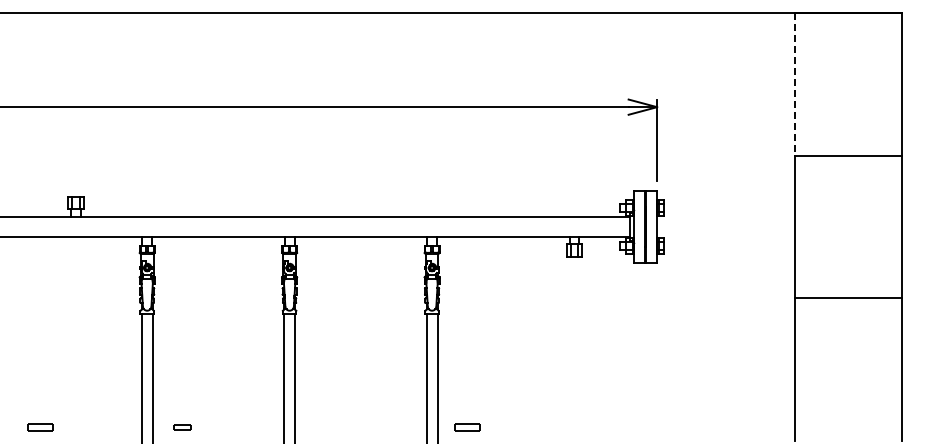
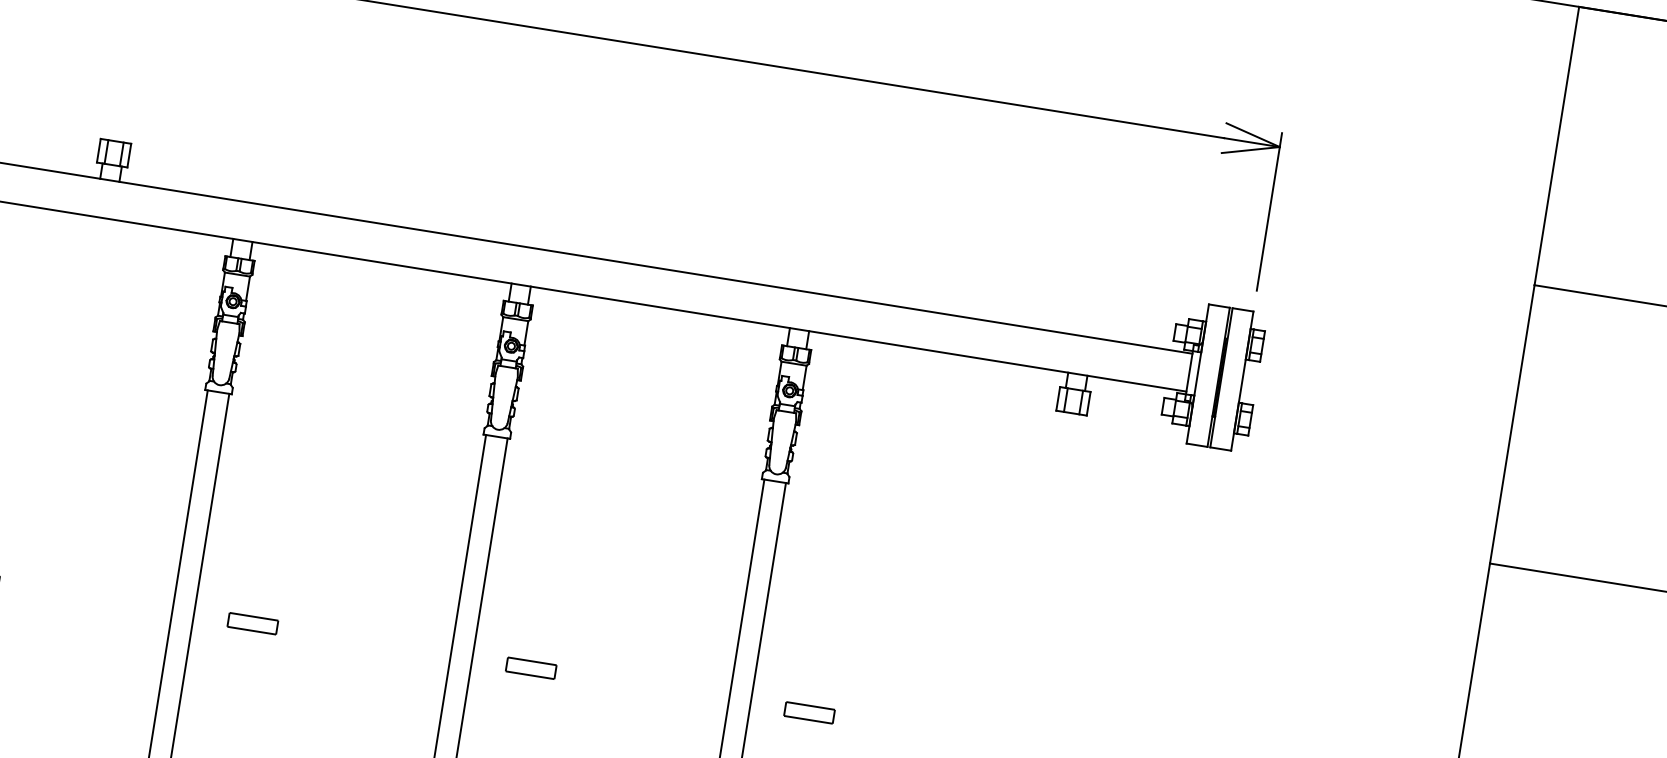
line: (795, 85) -> (1556, 148), dashed -> solid
part: (182, 427) -> (252, 624), size x1.43
part: (325, 427) -> (531, 669), added

